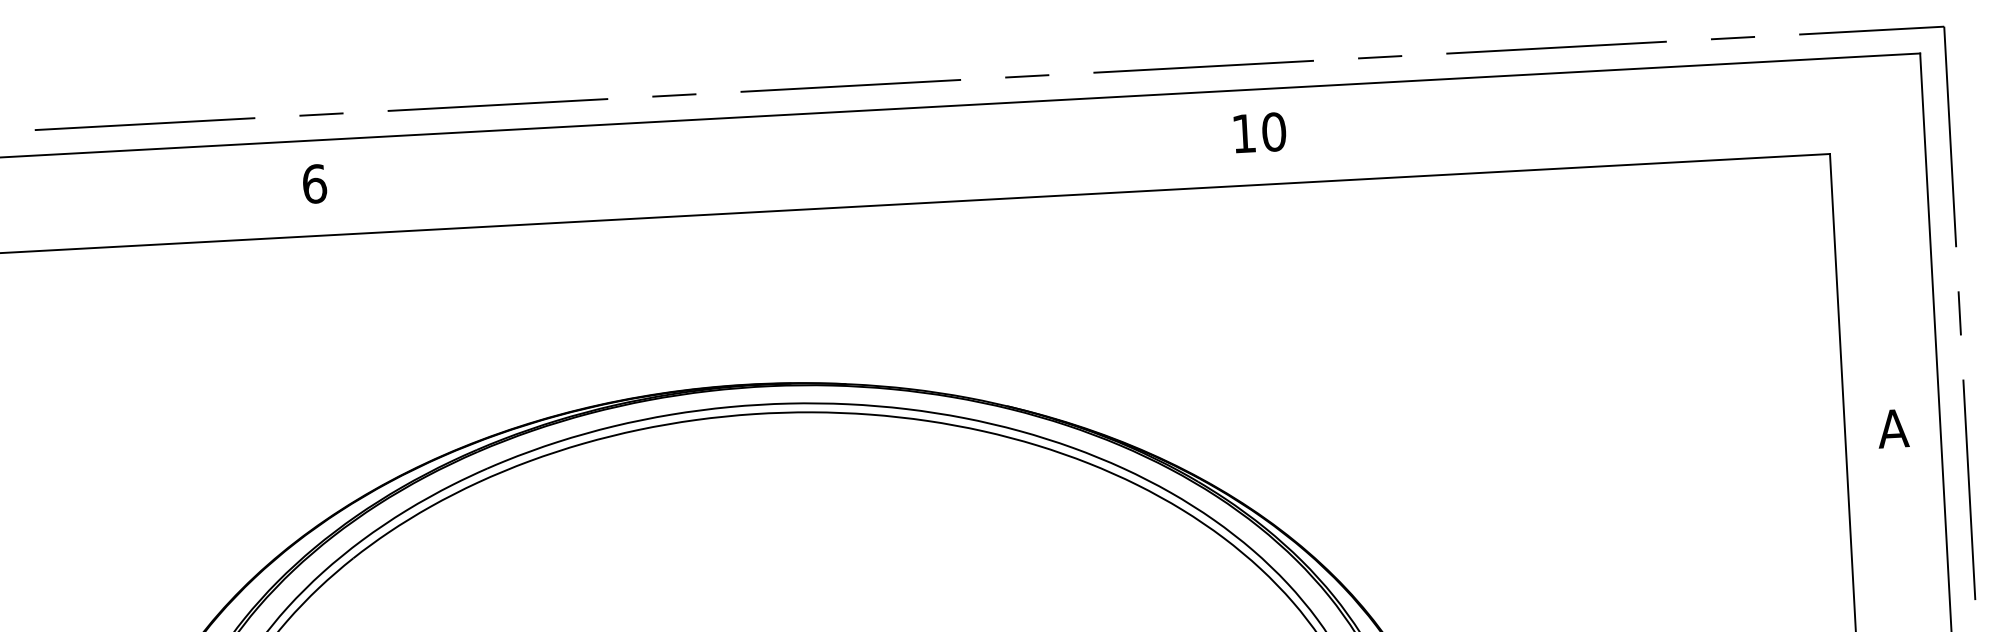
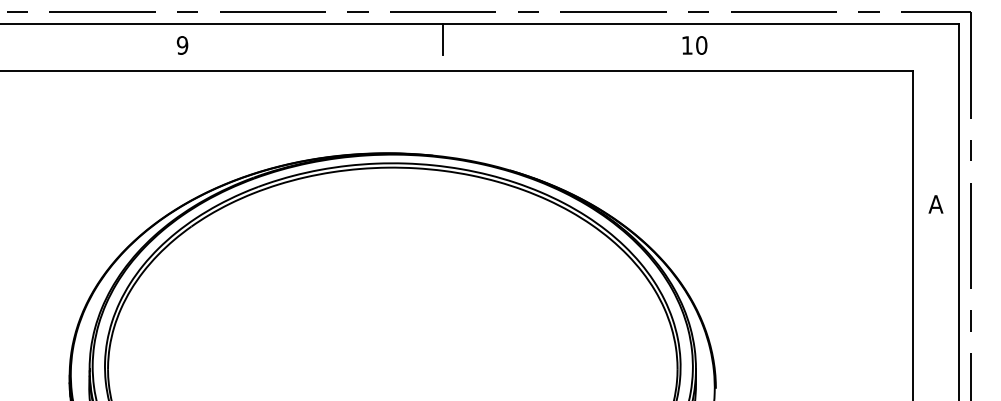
text: (1259, 132) -> (694, 45), moved
line: (854, 142) -> (443, 39), added
text: (314, 184) -> (182, 45), 6 -> 9

